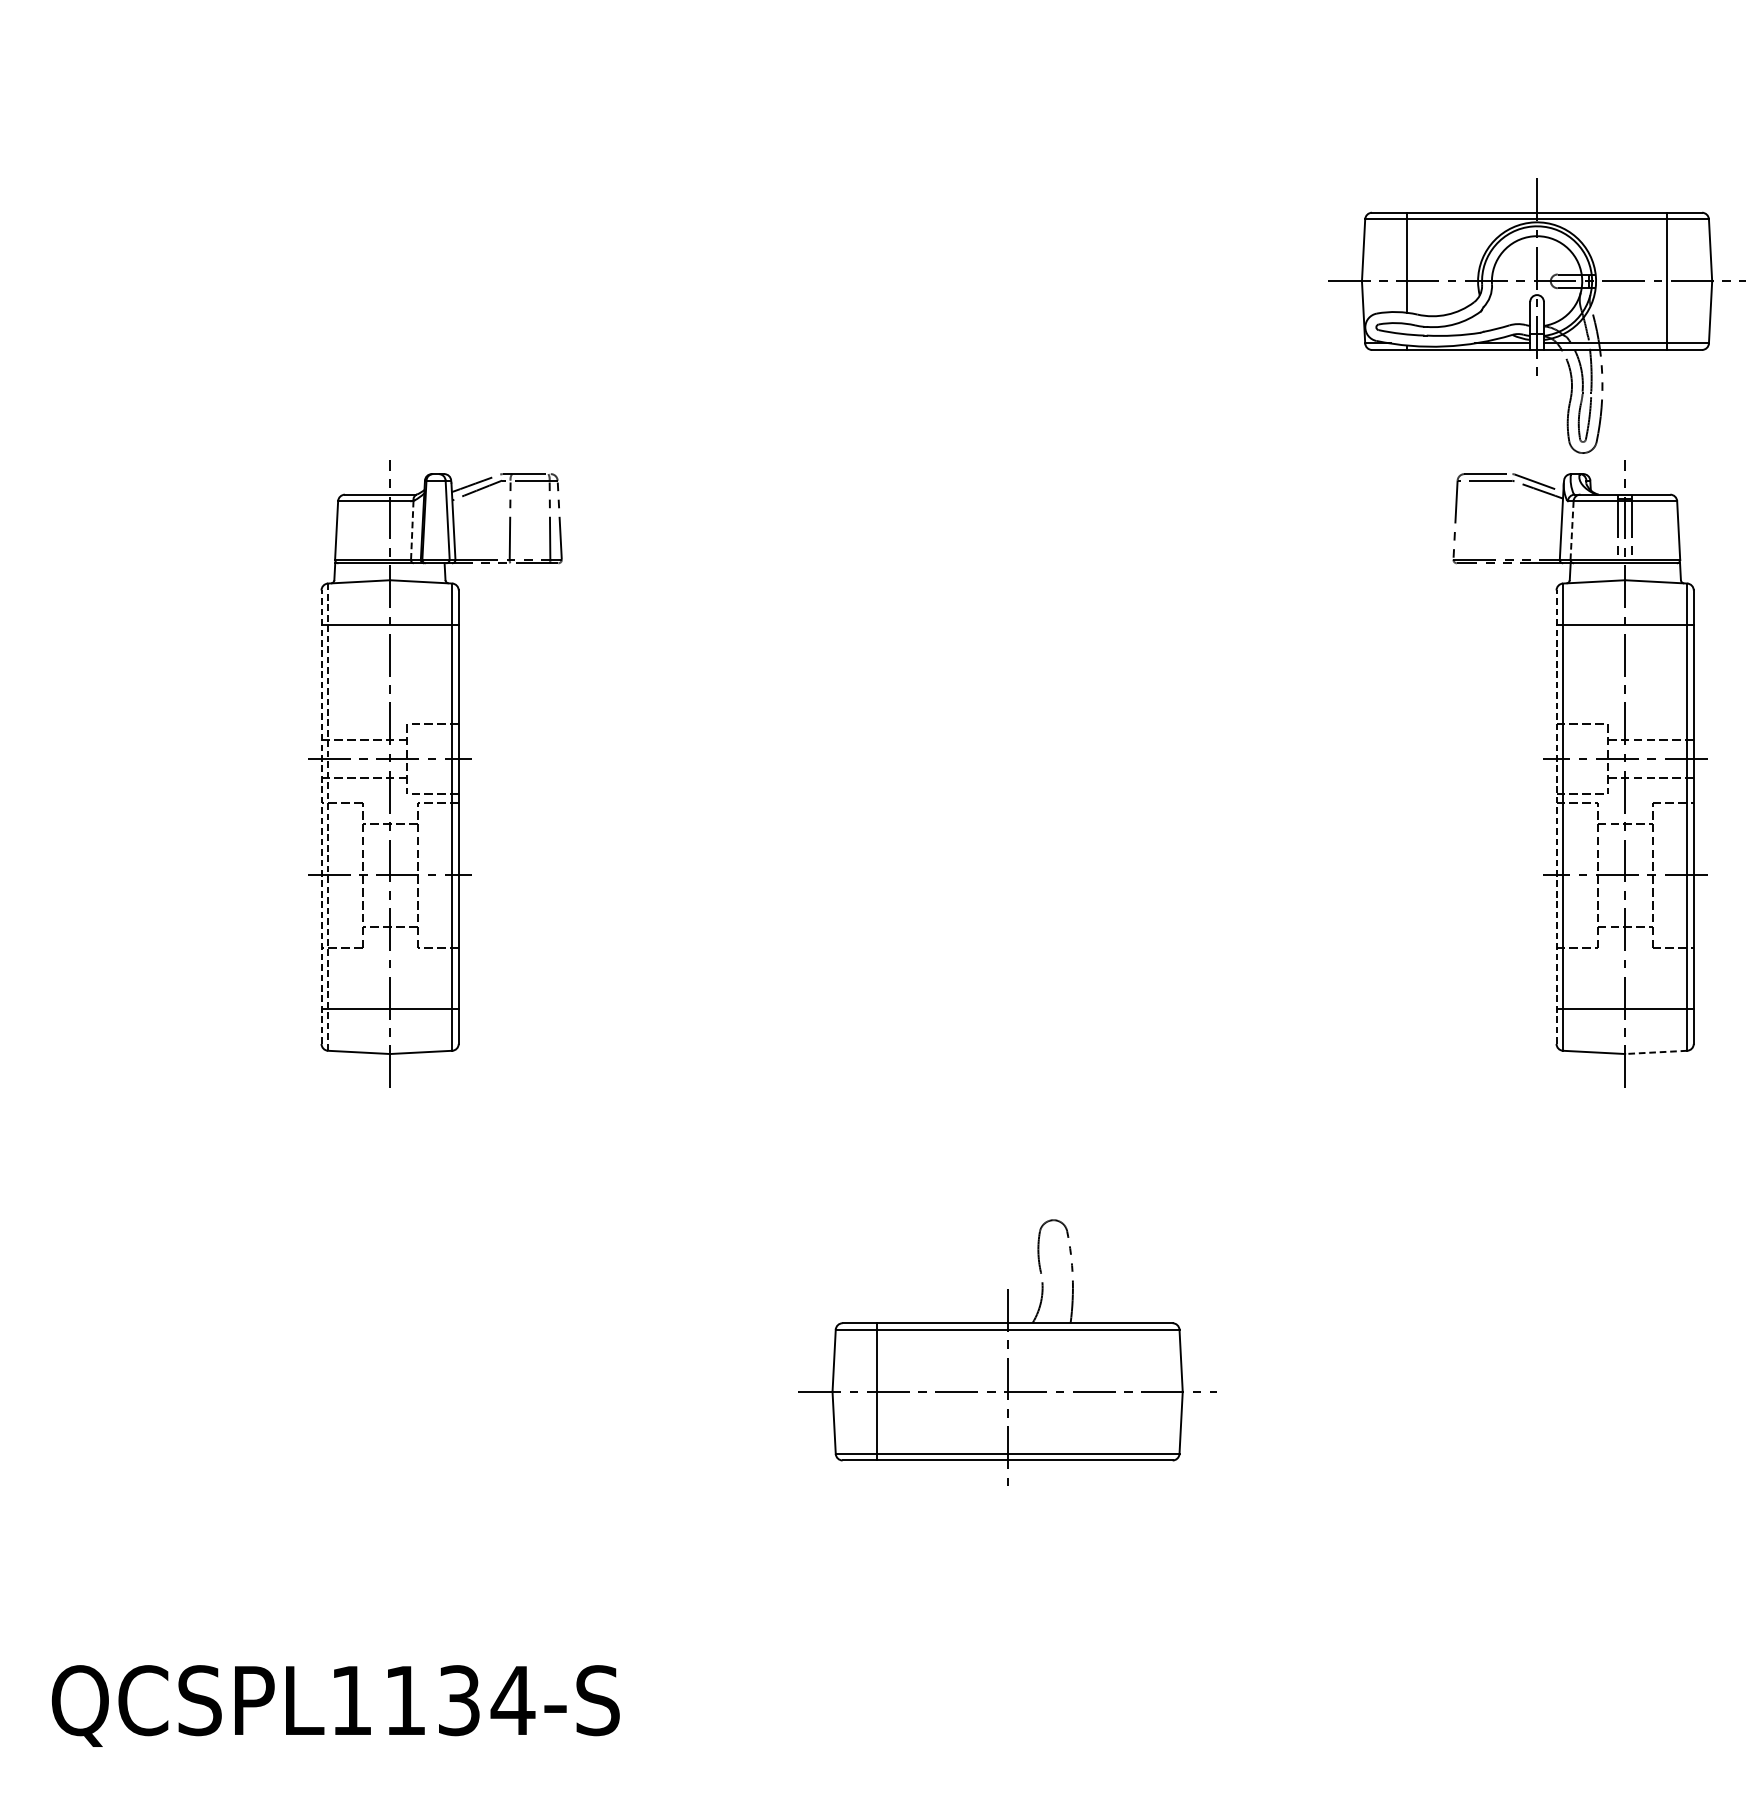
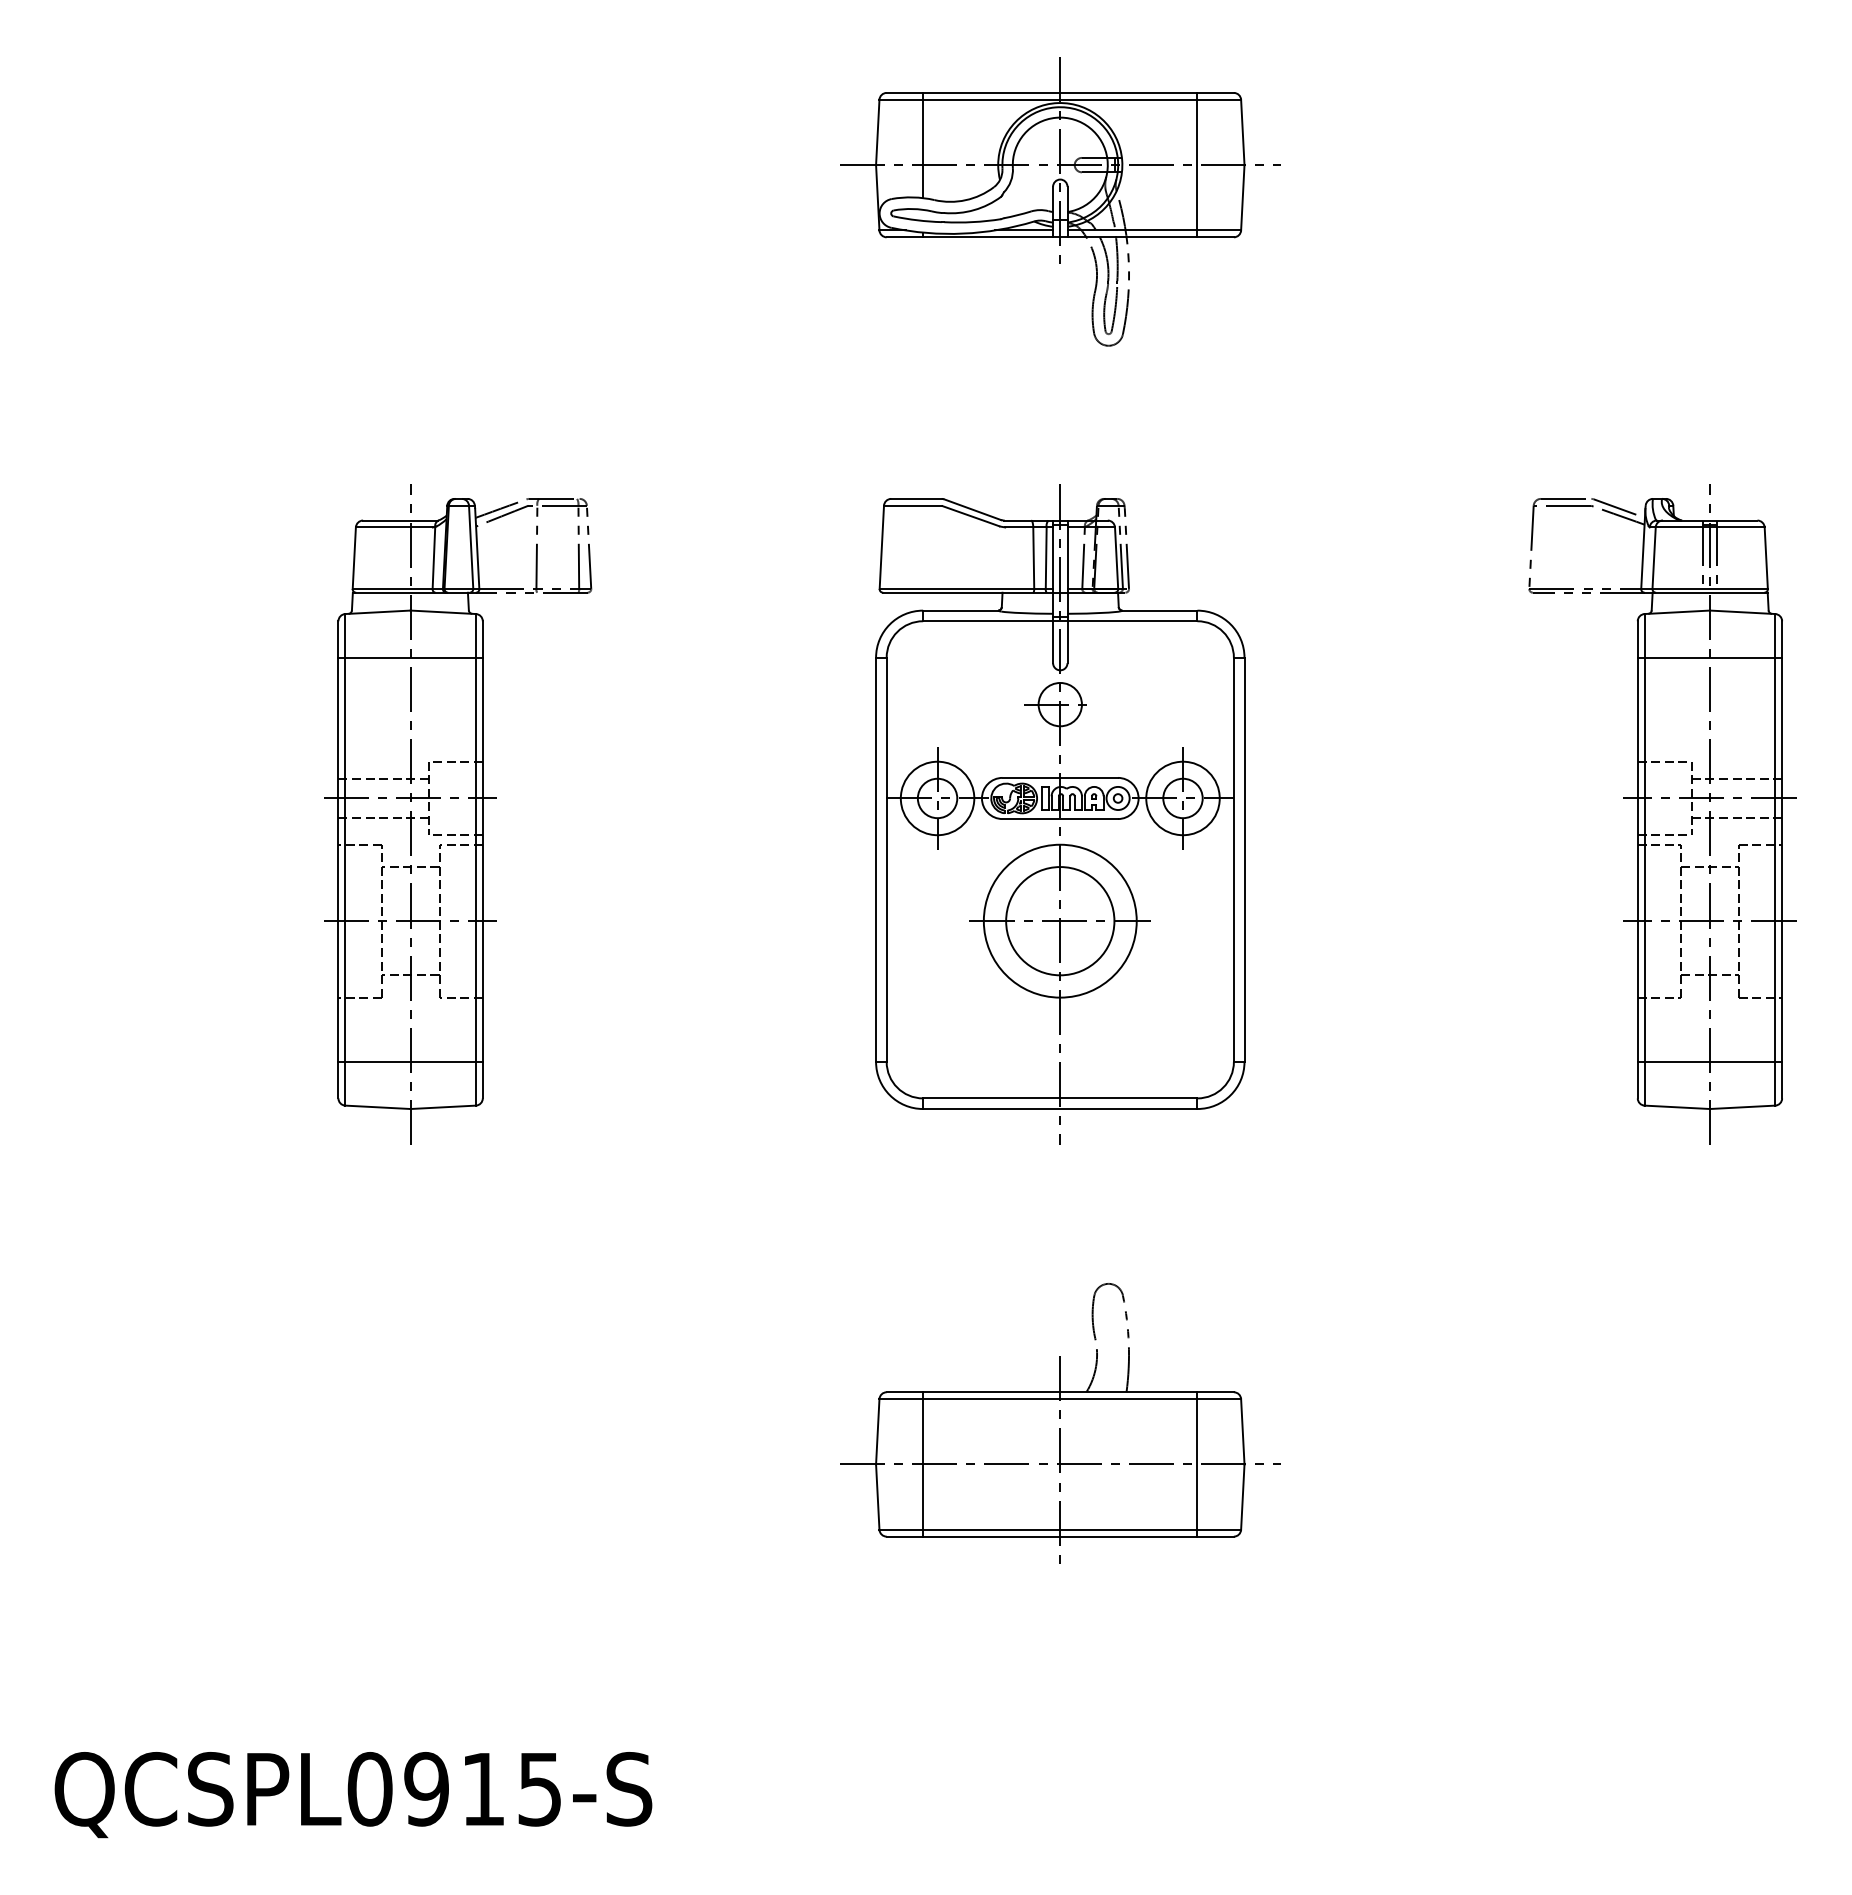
part: (1537, 315) -> (1060, 201), moved
line: (411, 529) -> (433, 557), dashed -> solid
line: (1572, 530) -> (1654, 558), dashed -> solid
part: (1007, 774) -> (1060, 814), added
line: (321, 816) -> (338, 859), dashed -> solid
line: (328, 816) -> (345, 859), dashed -> solid
line: (1556, 816) -> (1637, 859), dashed -> solid
line: (1656, 1052) -> (1742, 1107), dashed -> solid
line: (1138, 1391) -> (1197, 1464), added
text: (432, 1700) -> (455, 1789), QCSPL1134-S -> QCSPL0915-S

